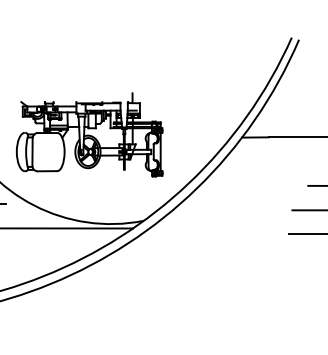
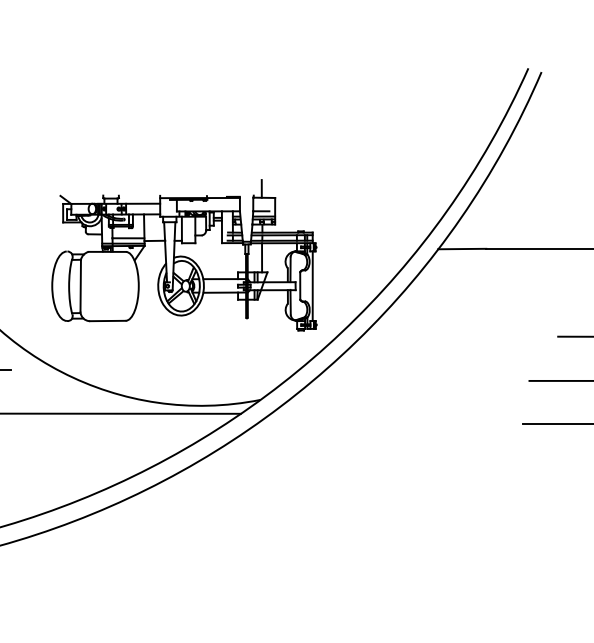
part: (89, 134) -> (183, 254), moved

